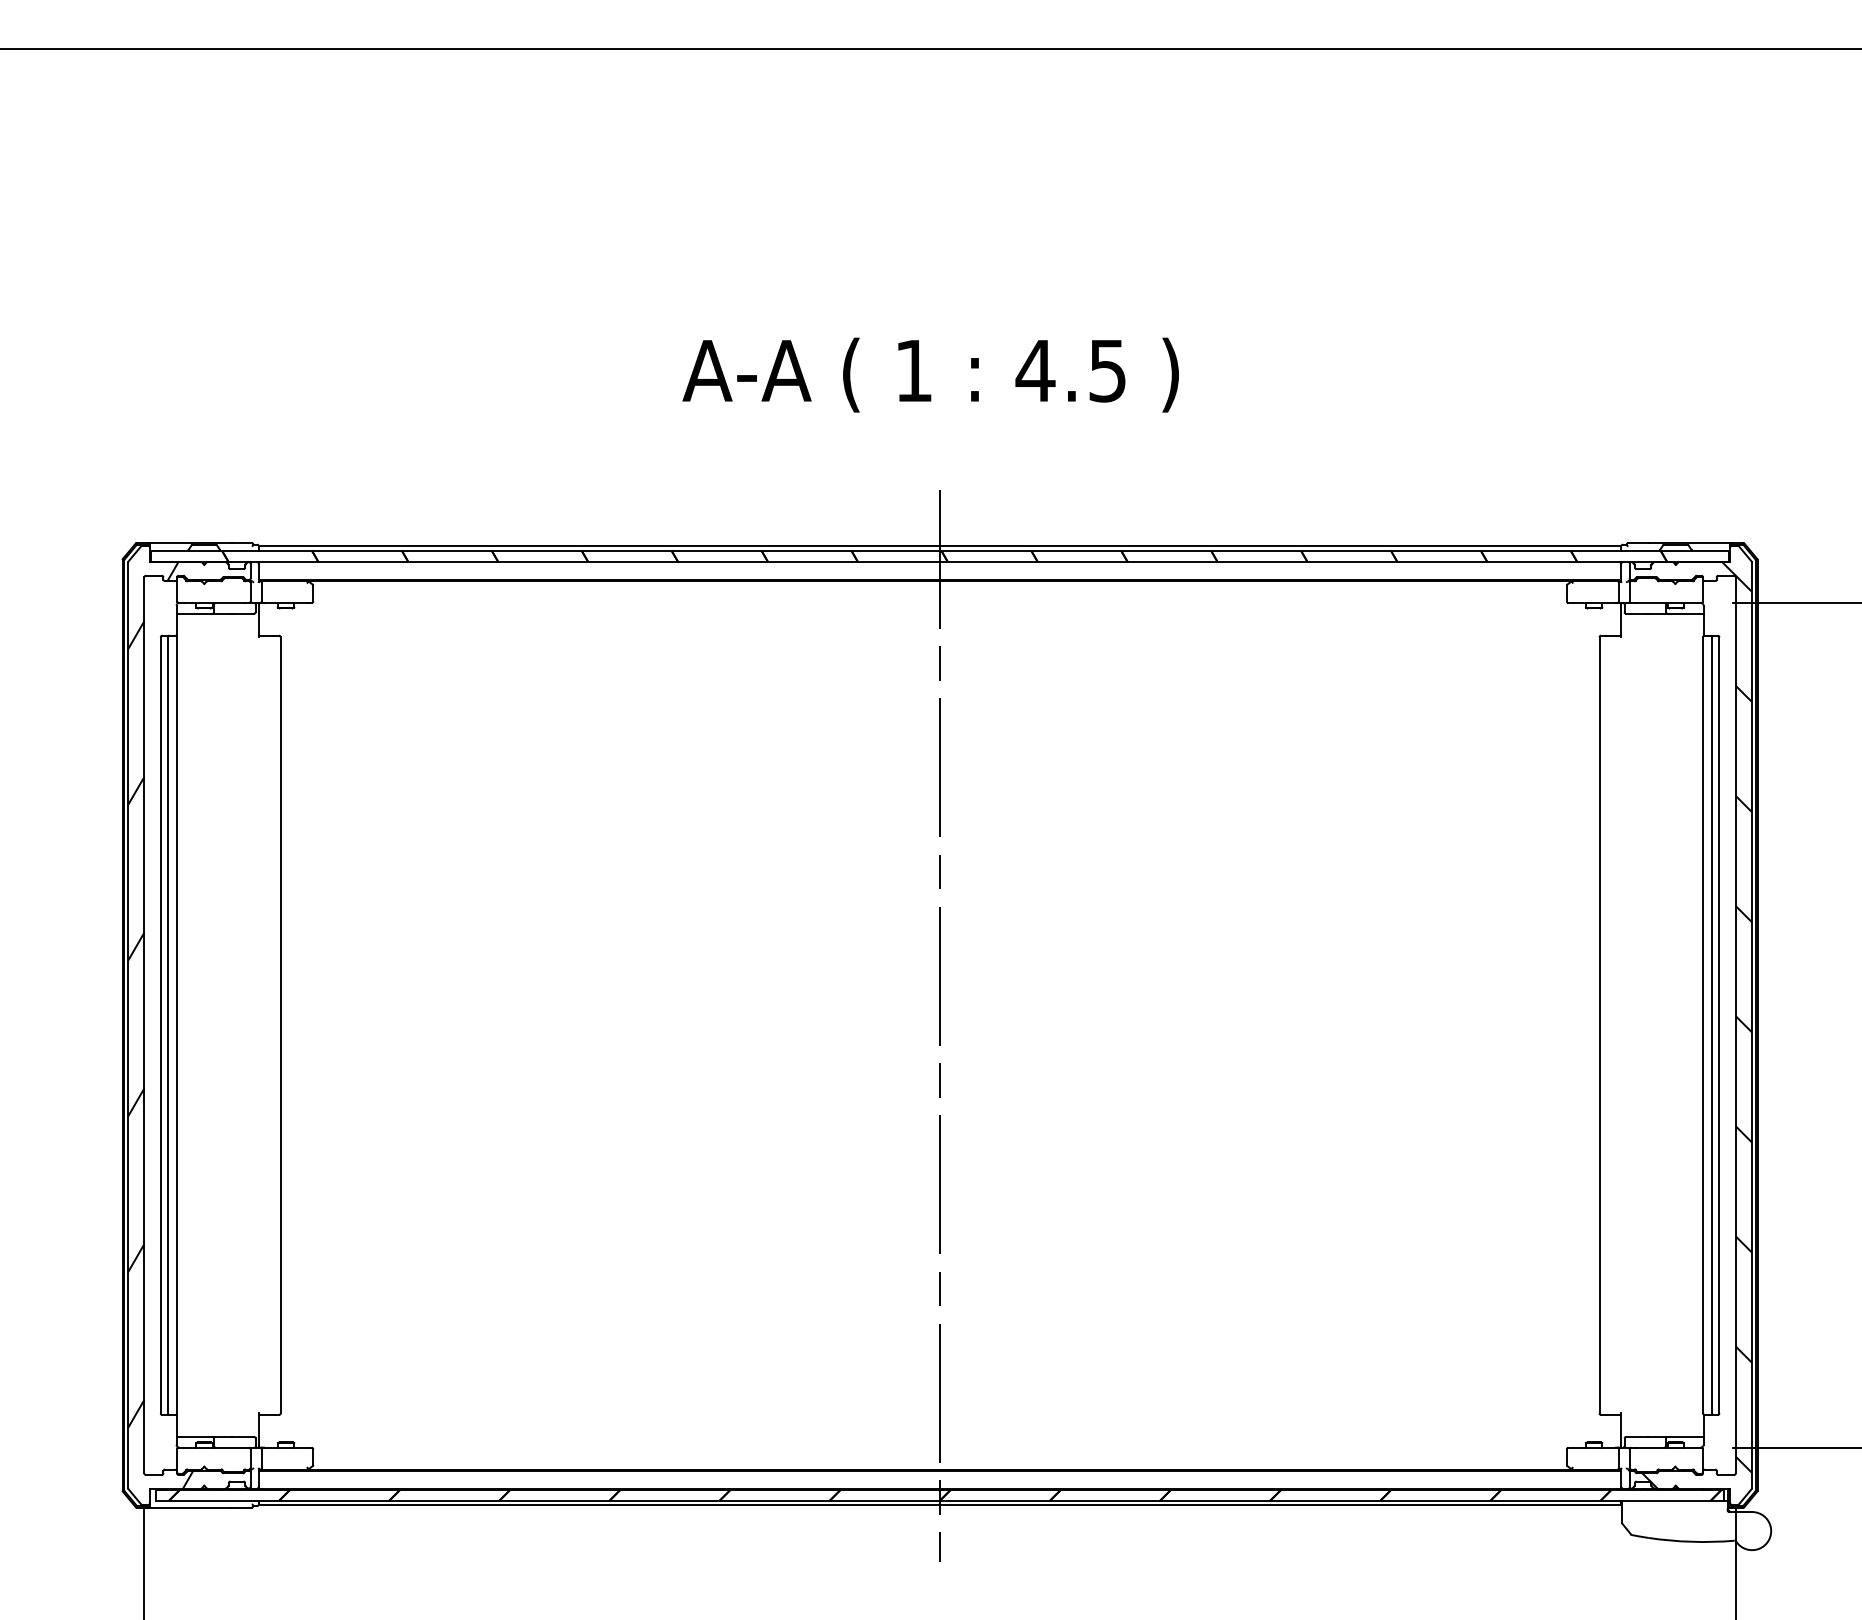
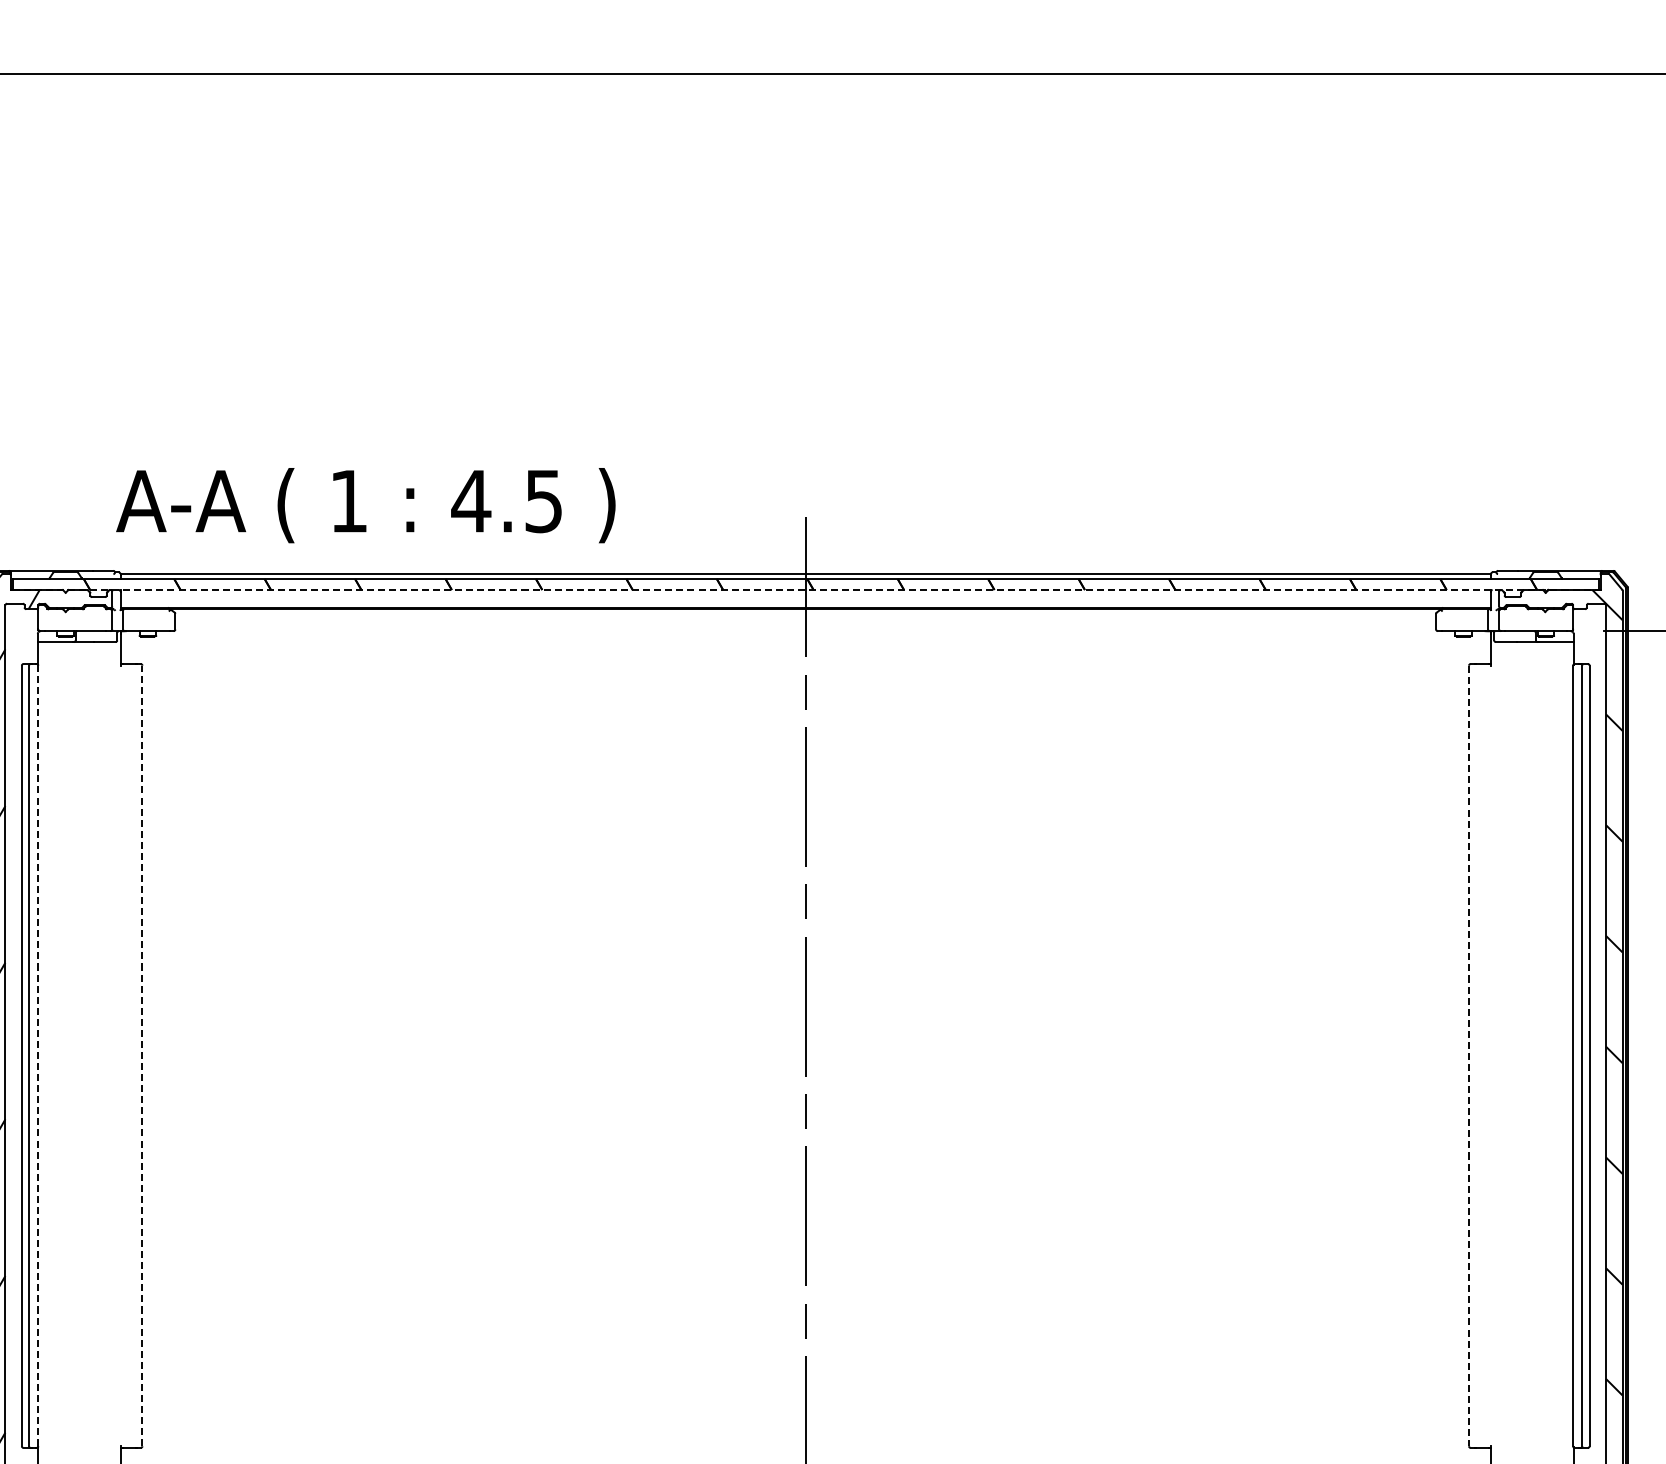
text: (930, 374) -> (365, 504), moved
line: (940, 562) -> (806, 590), solid -> dashed
line: (177, 1024) -> (38, 1055), solid -> dashed
line: (280, 1024) -> (142, 1055), solid -> dashed
line: (1599, 1025) -> (1468, 1056), solid -> dashed

